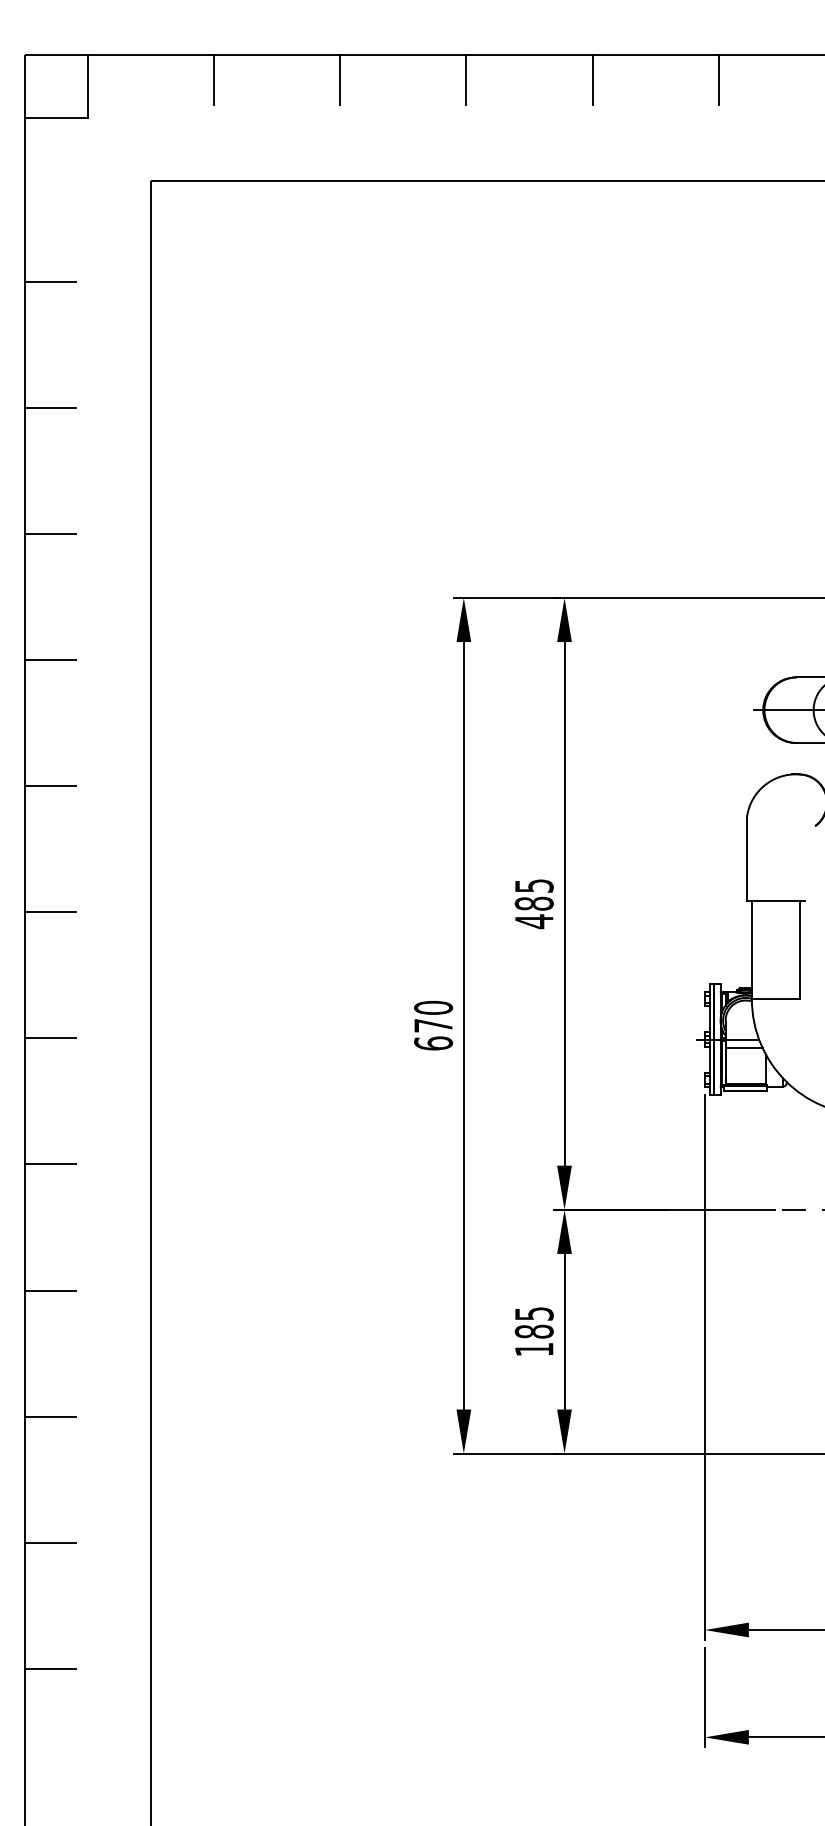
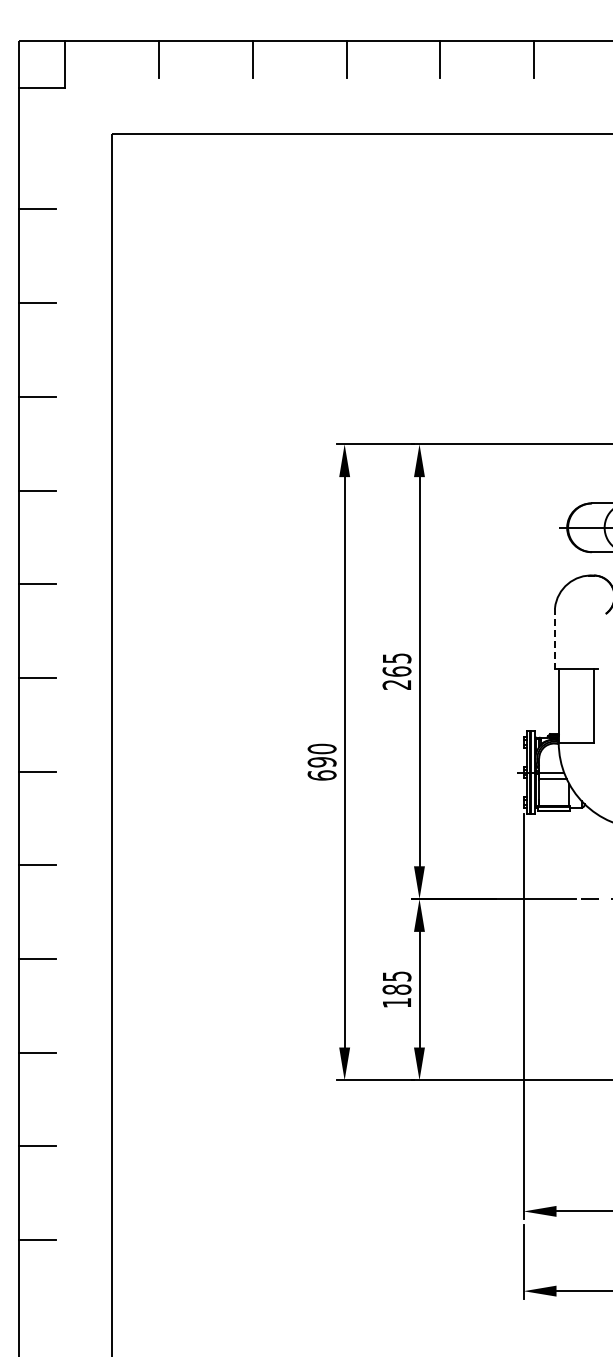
line: (747, 859) -> (555, 638), solid -> dashed
text: (533, 913) -> (396, 678), 485 -> 265
text: (432, 1026) -> (321, 762), 670 -> 690

